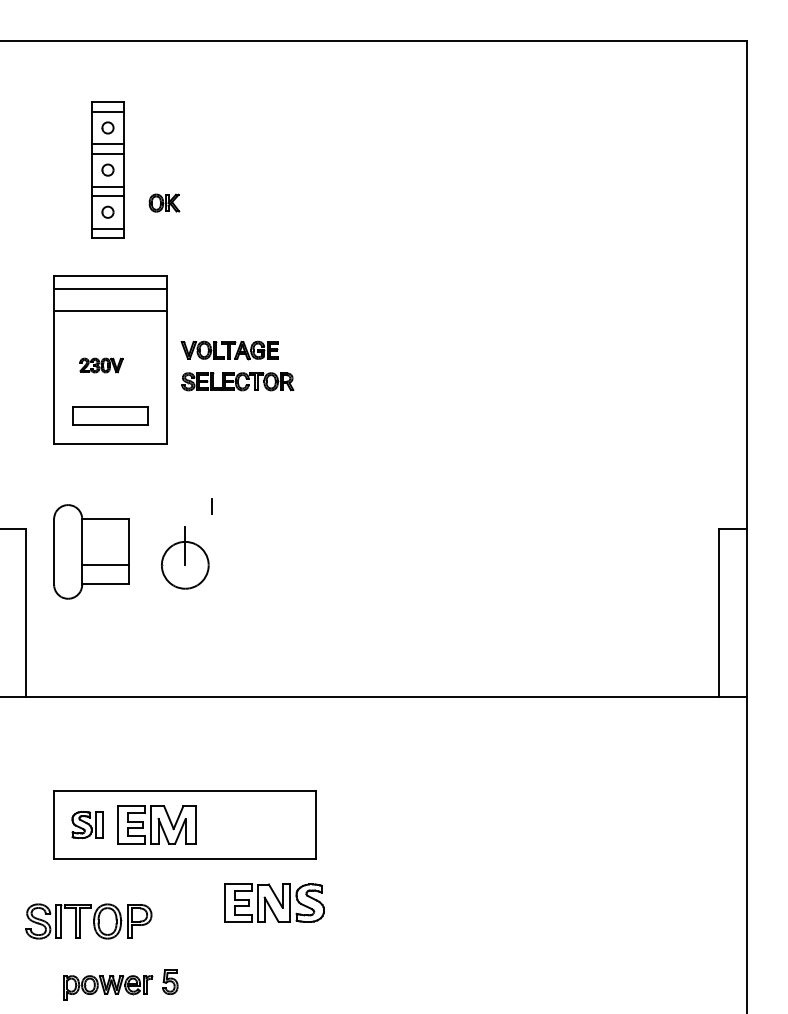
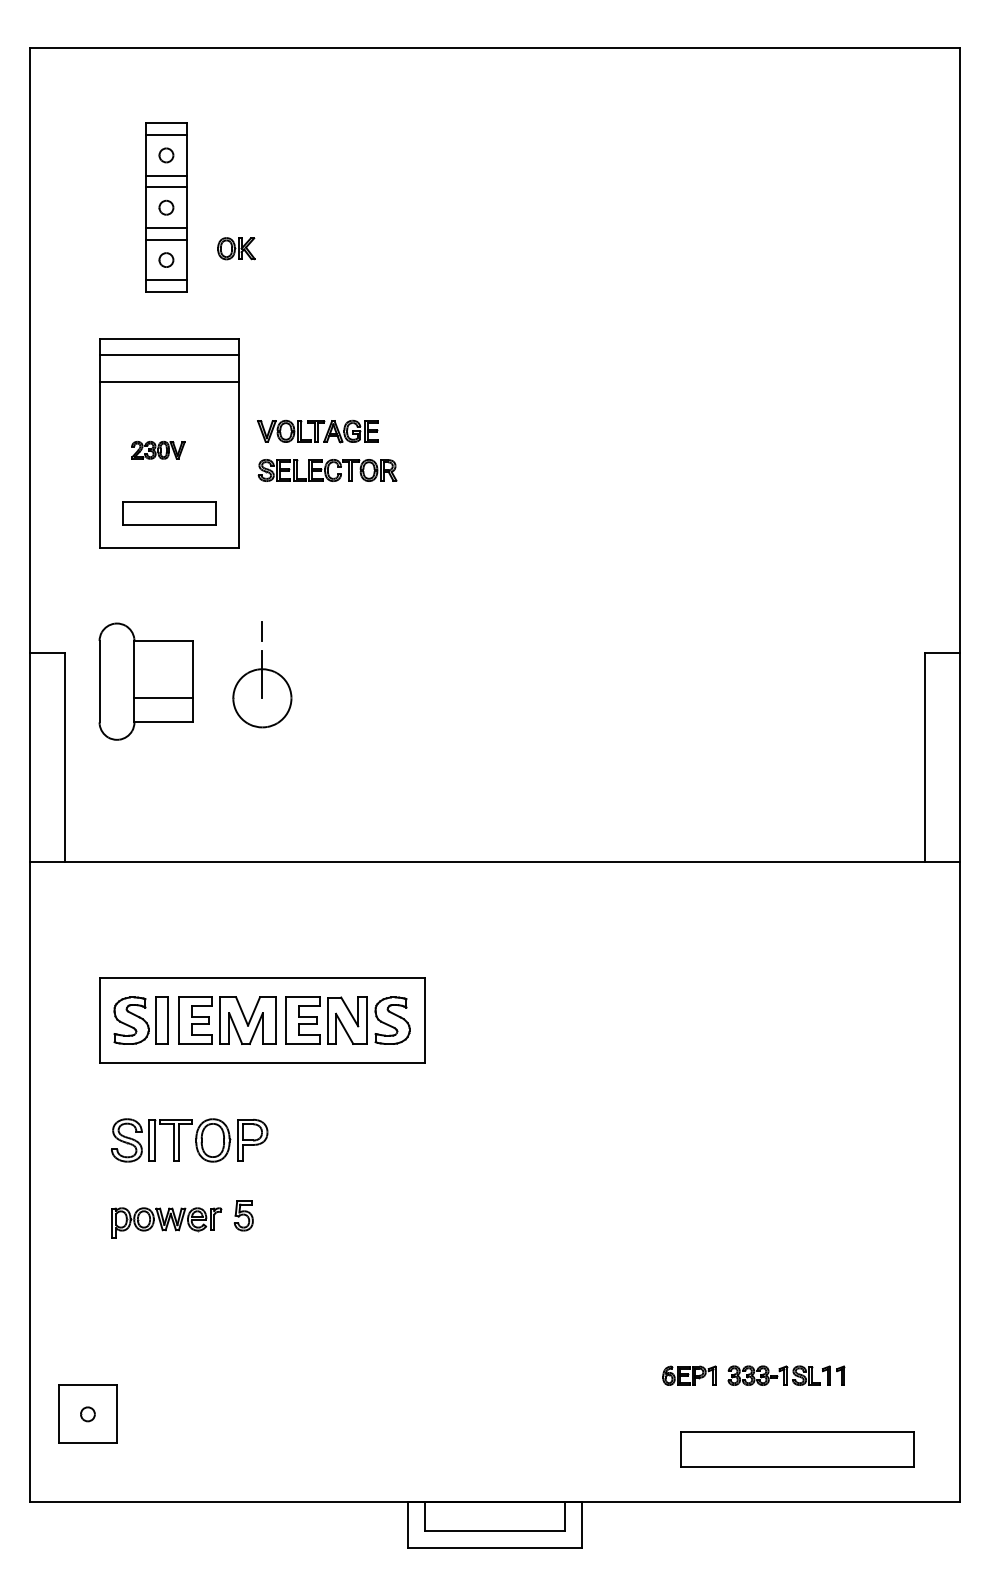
line: (211, 506) -> (261, 631), moved
part: (87, 824) -> (140, 1020), size x1.43
part: (273, 903) -> (347, 1020), moved
part: (88, 921) -> (189, 1140), moved

